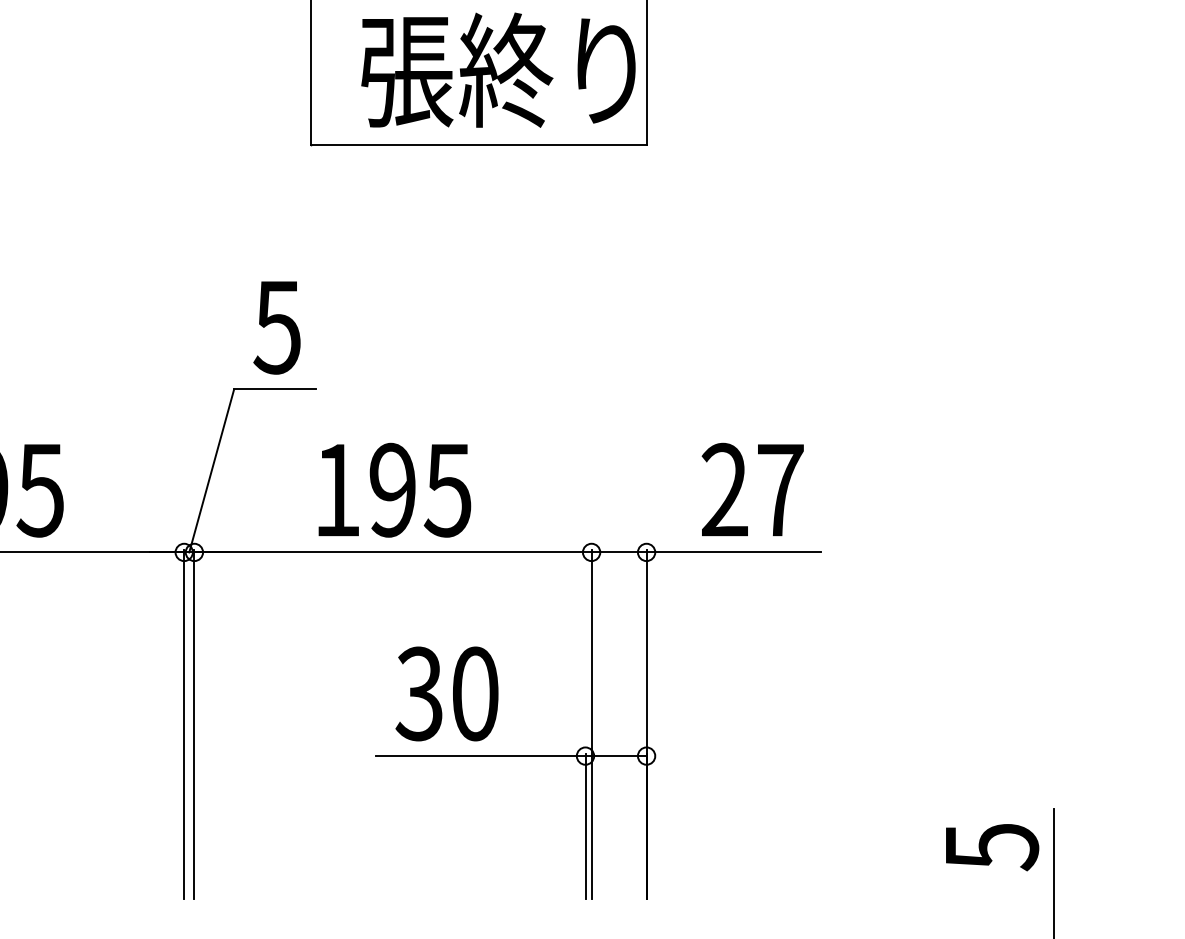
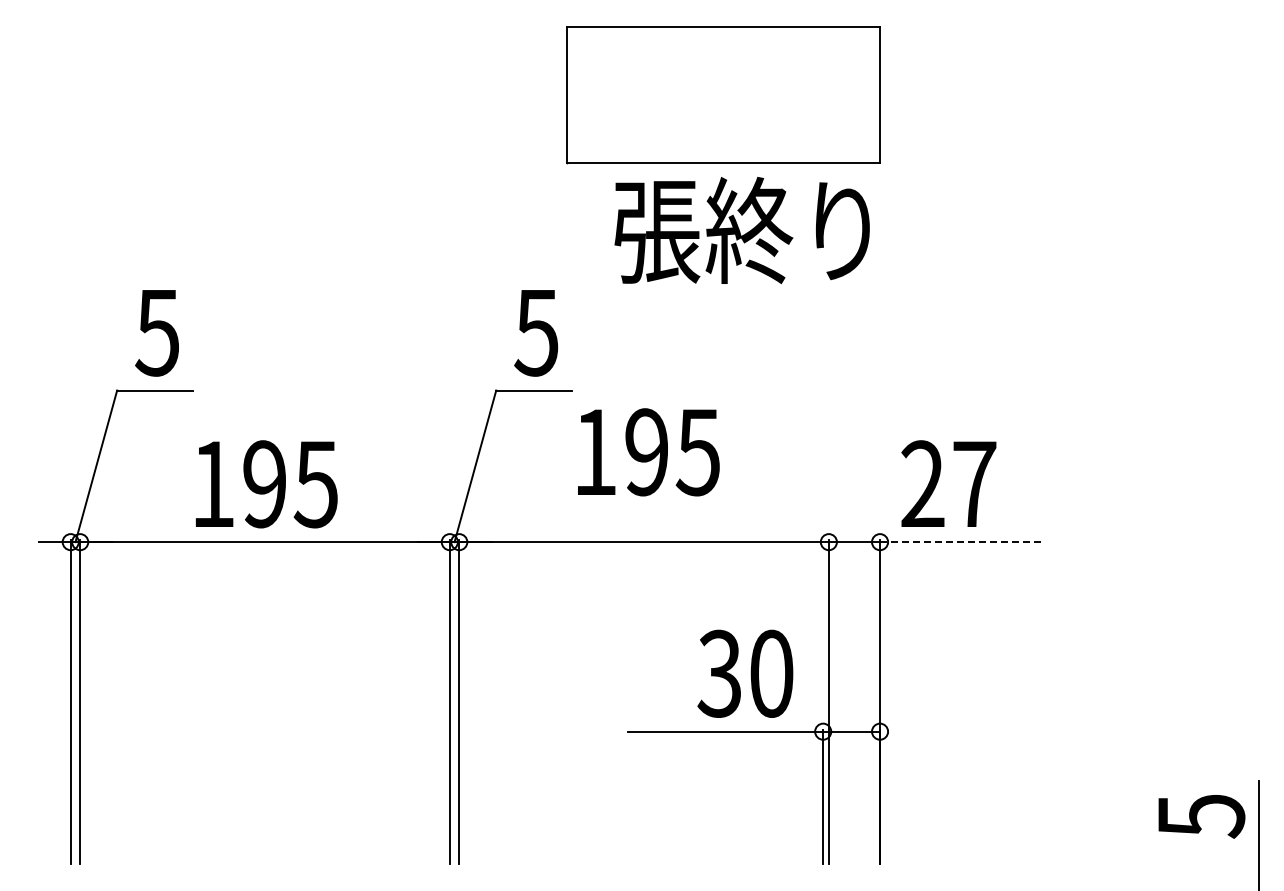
text: (497, 70) -> (741, 230), moved
text: (752, 489) -> (948, 483), moved
text: (394, 490) -> (648, 452), moved
line: (734, 552) -> (961, 542), solid -> dashed
text: (447, 693) -> (745, 673), moved

